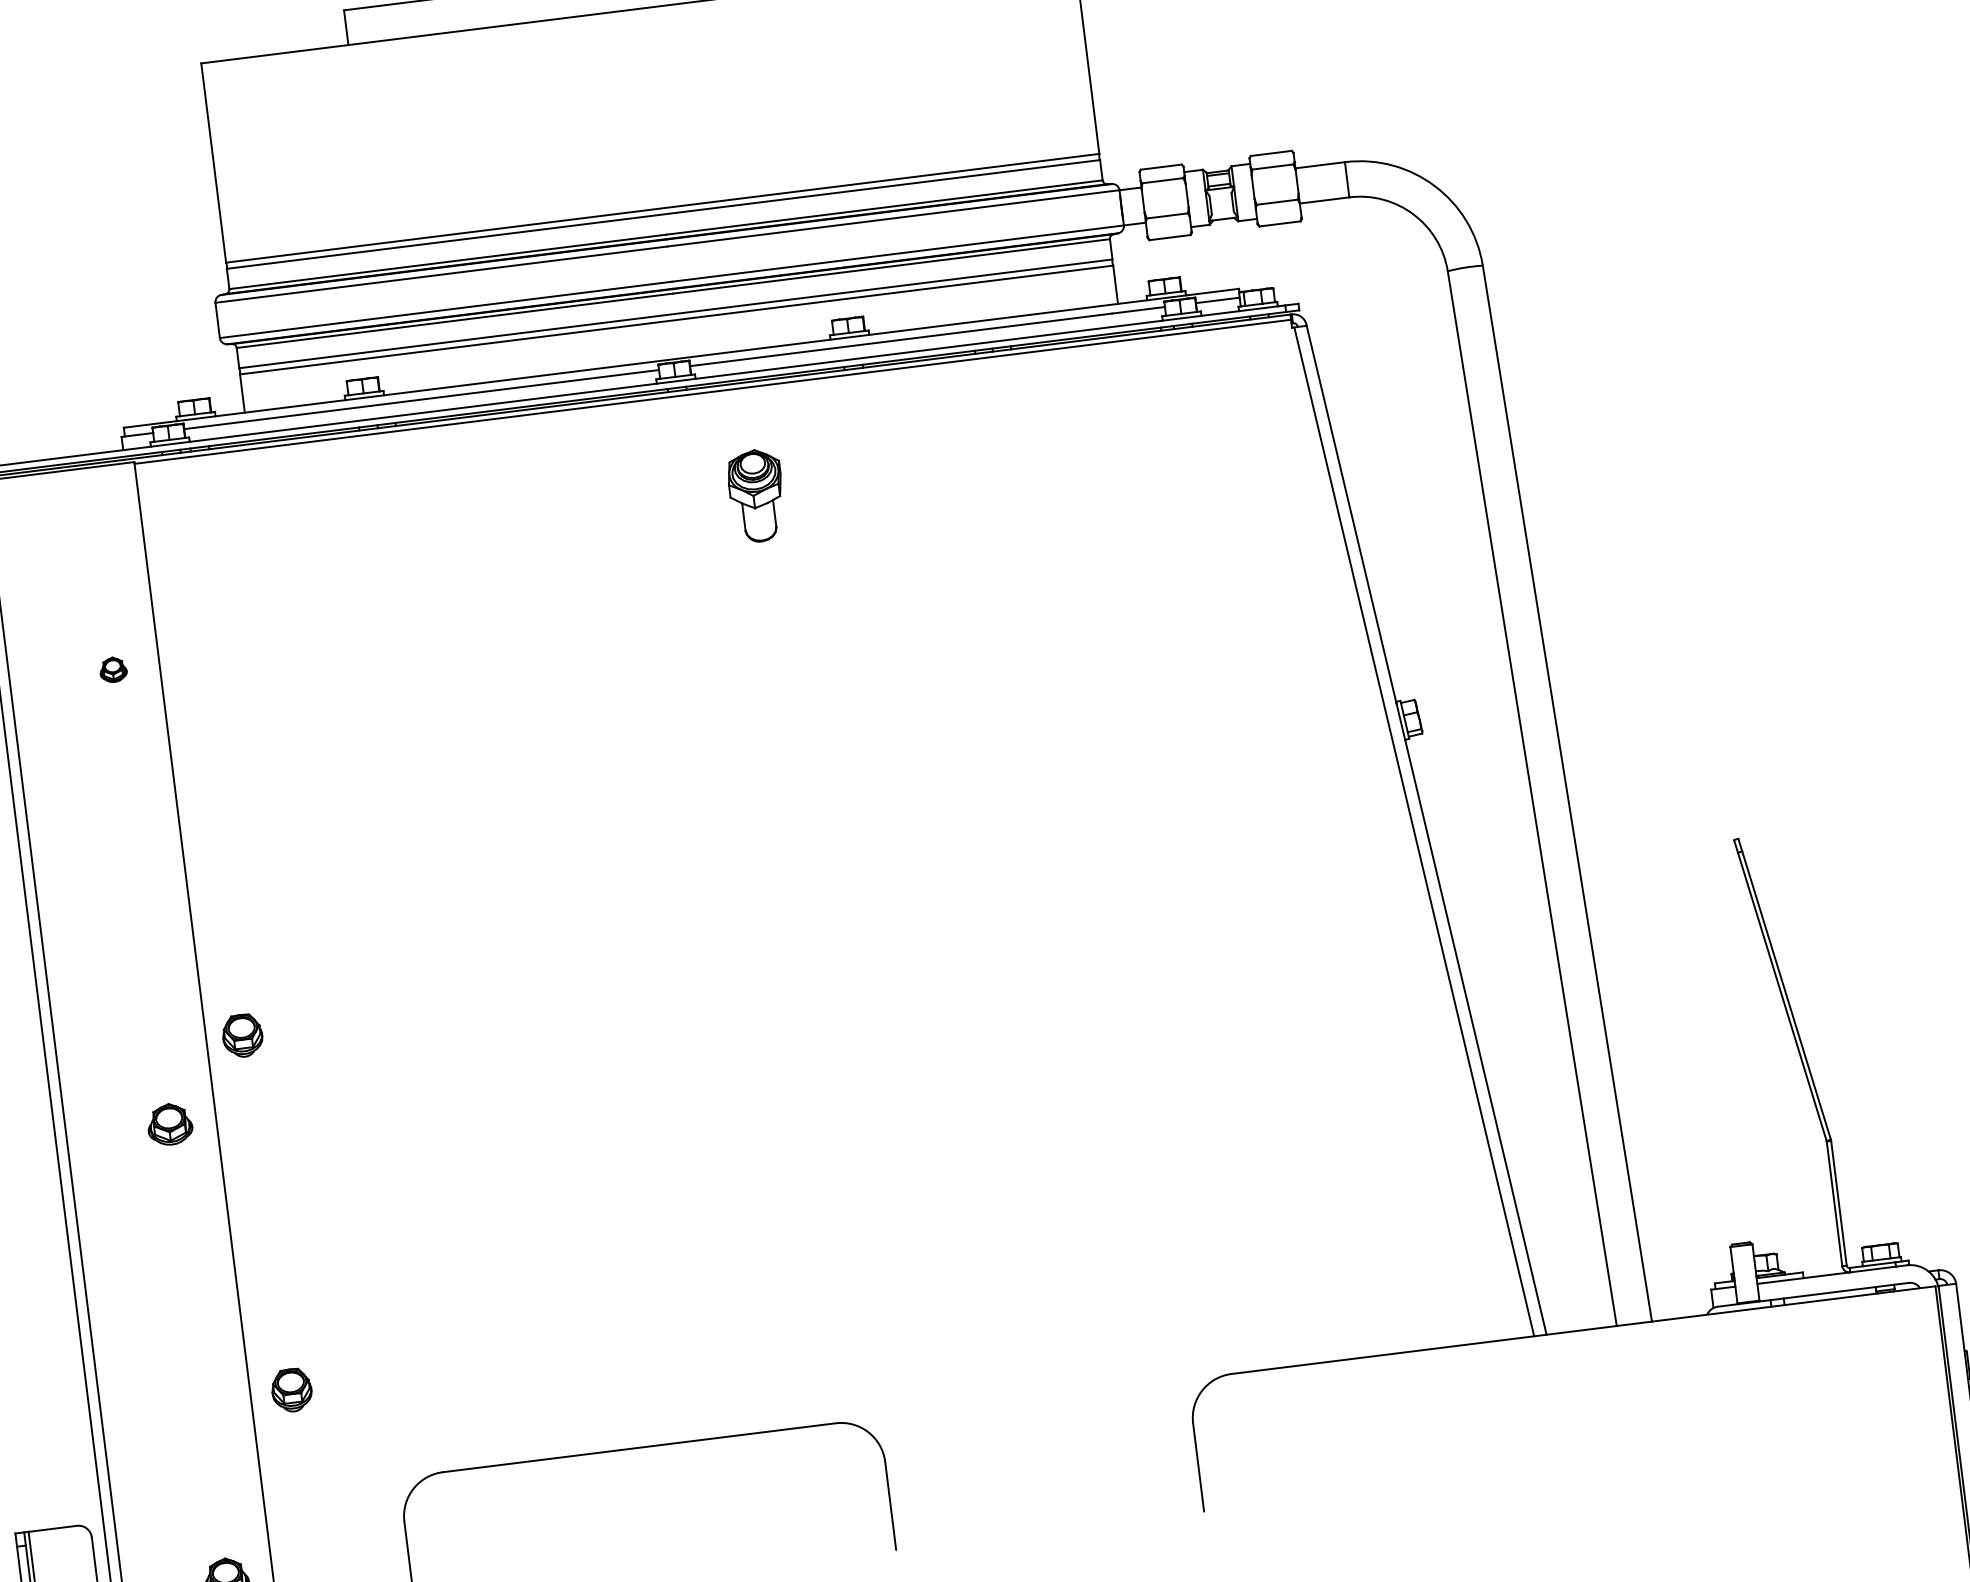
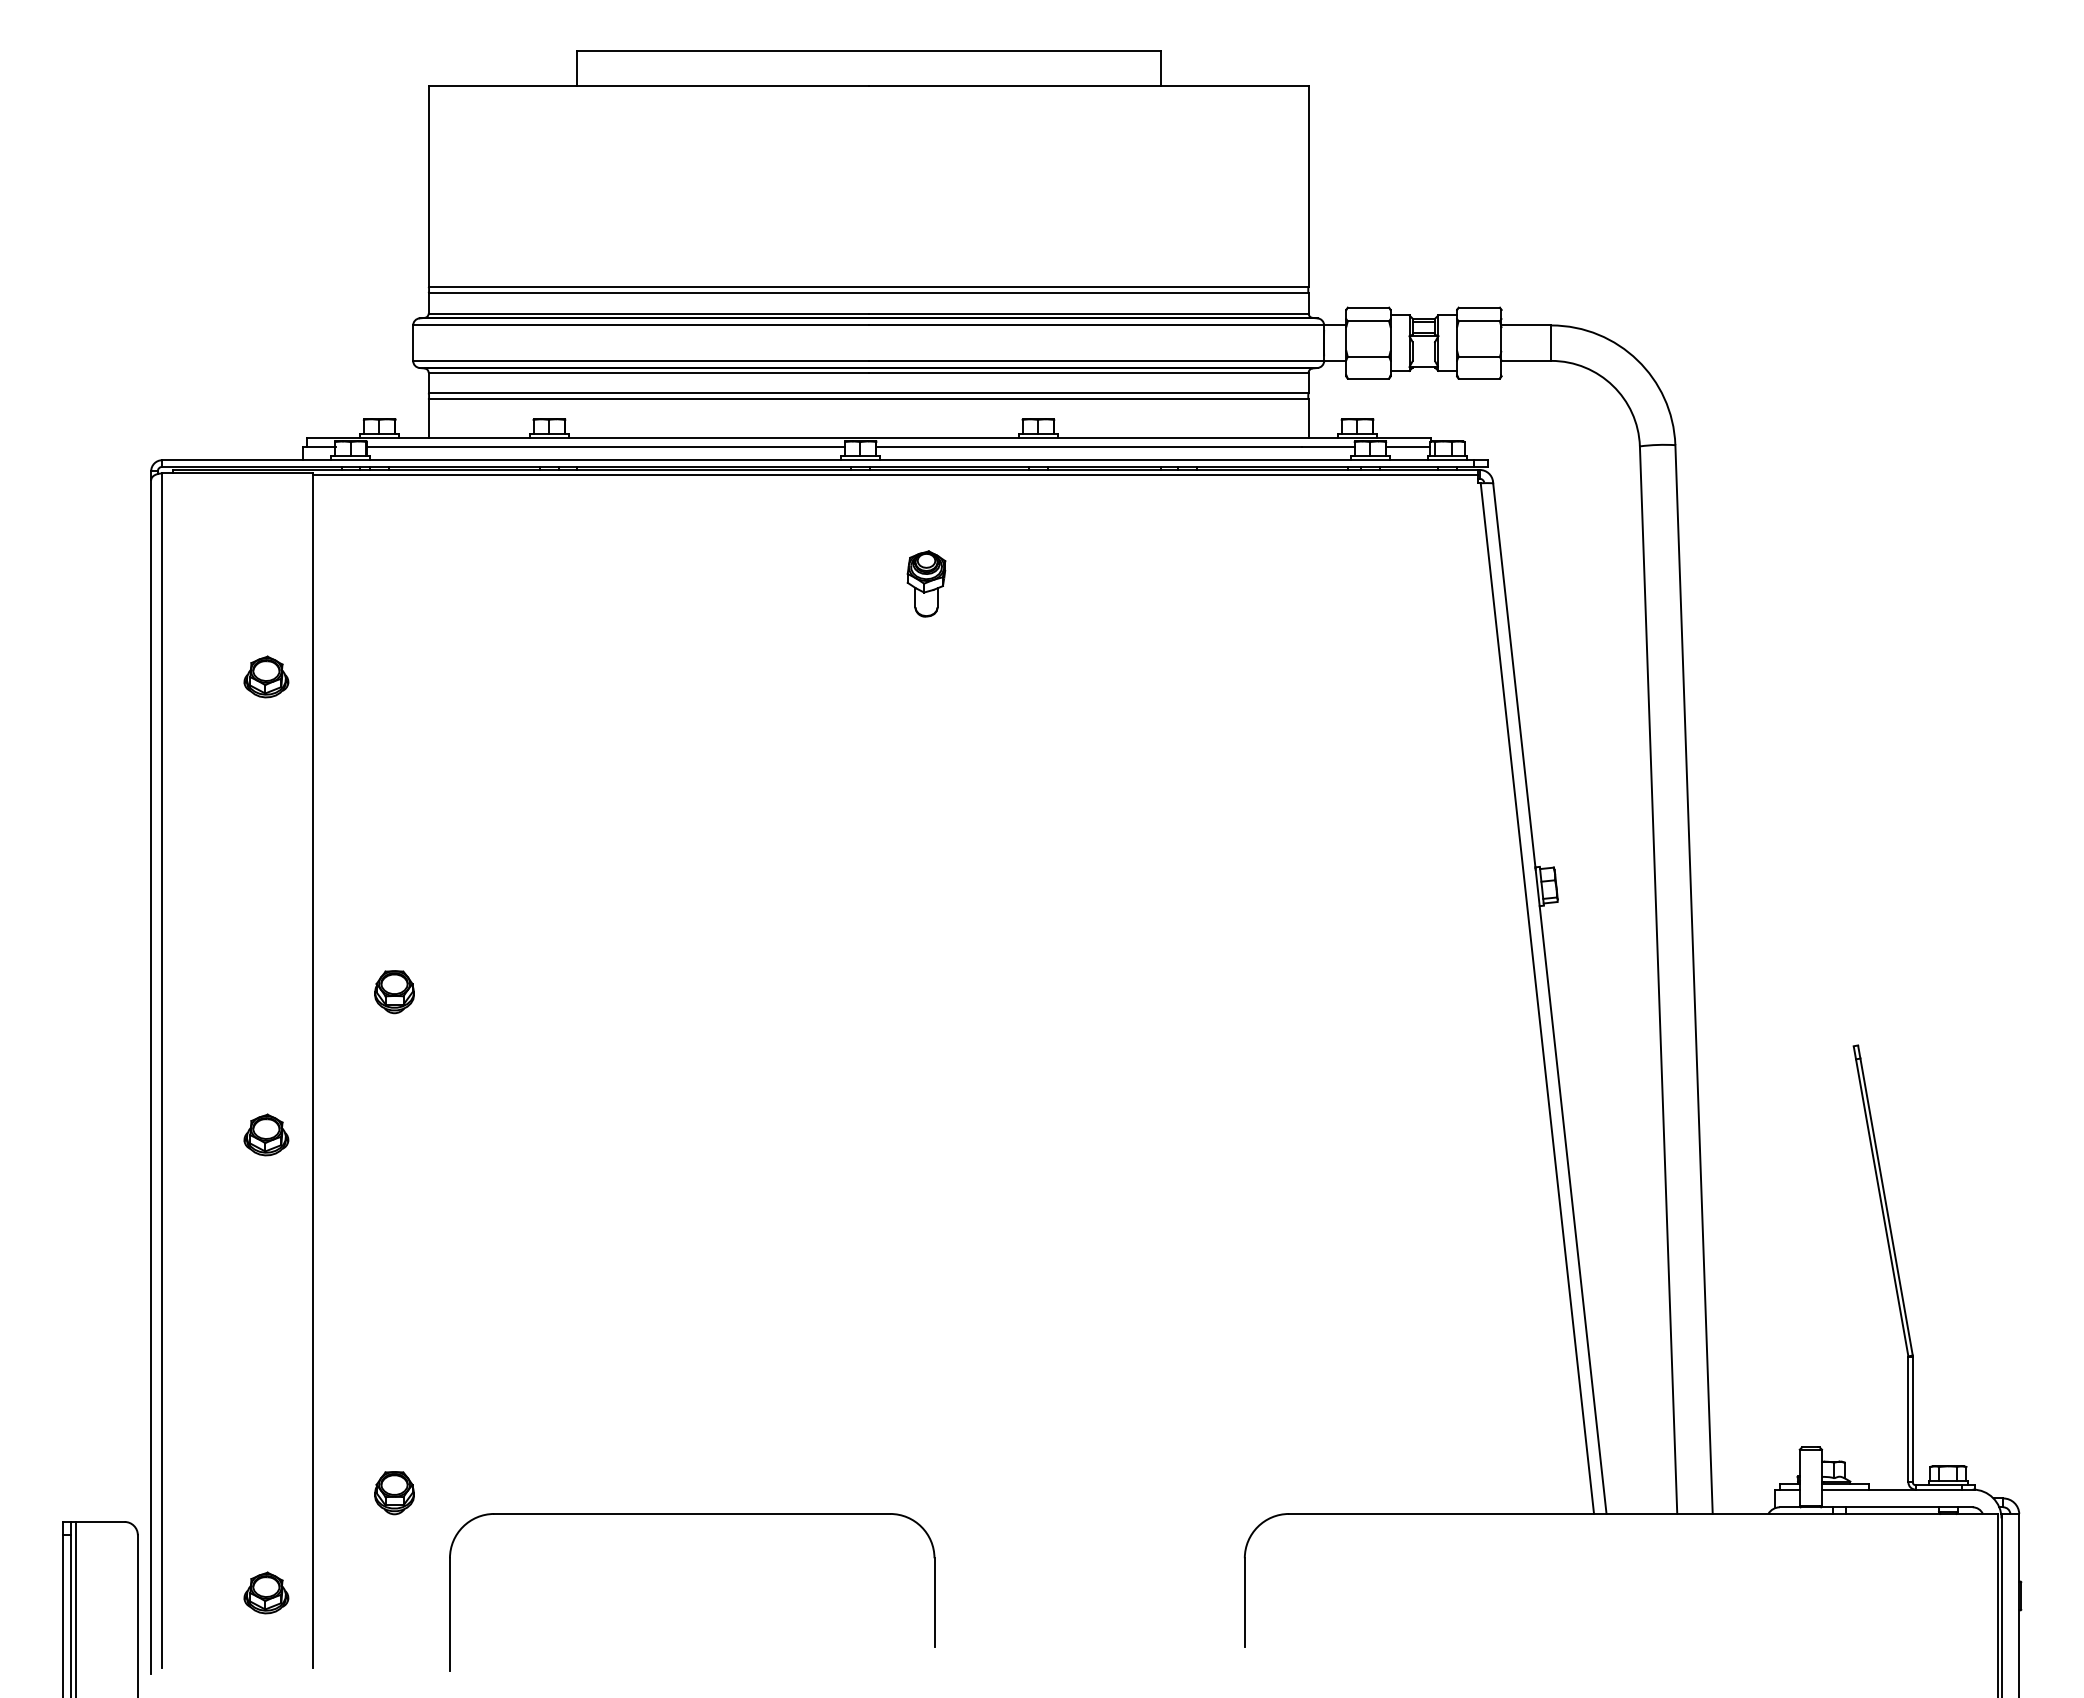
part: (756, 495) -> (926, 583), size x0.71
part: (113, 669) -> (266, 676), size x1.67
part: (242, 1036) -> (394, 992), moved
part: (291, 1390) -> (394, 1493), moved

